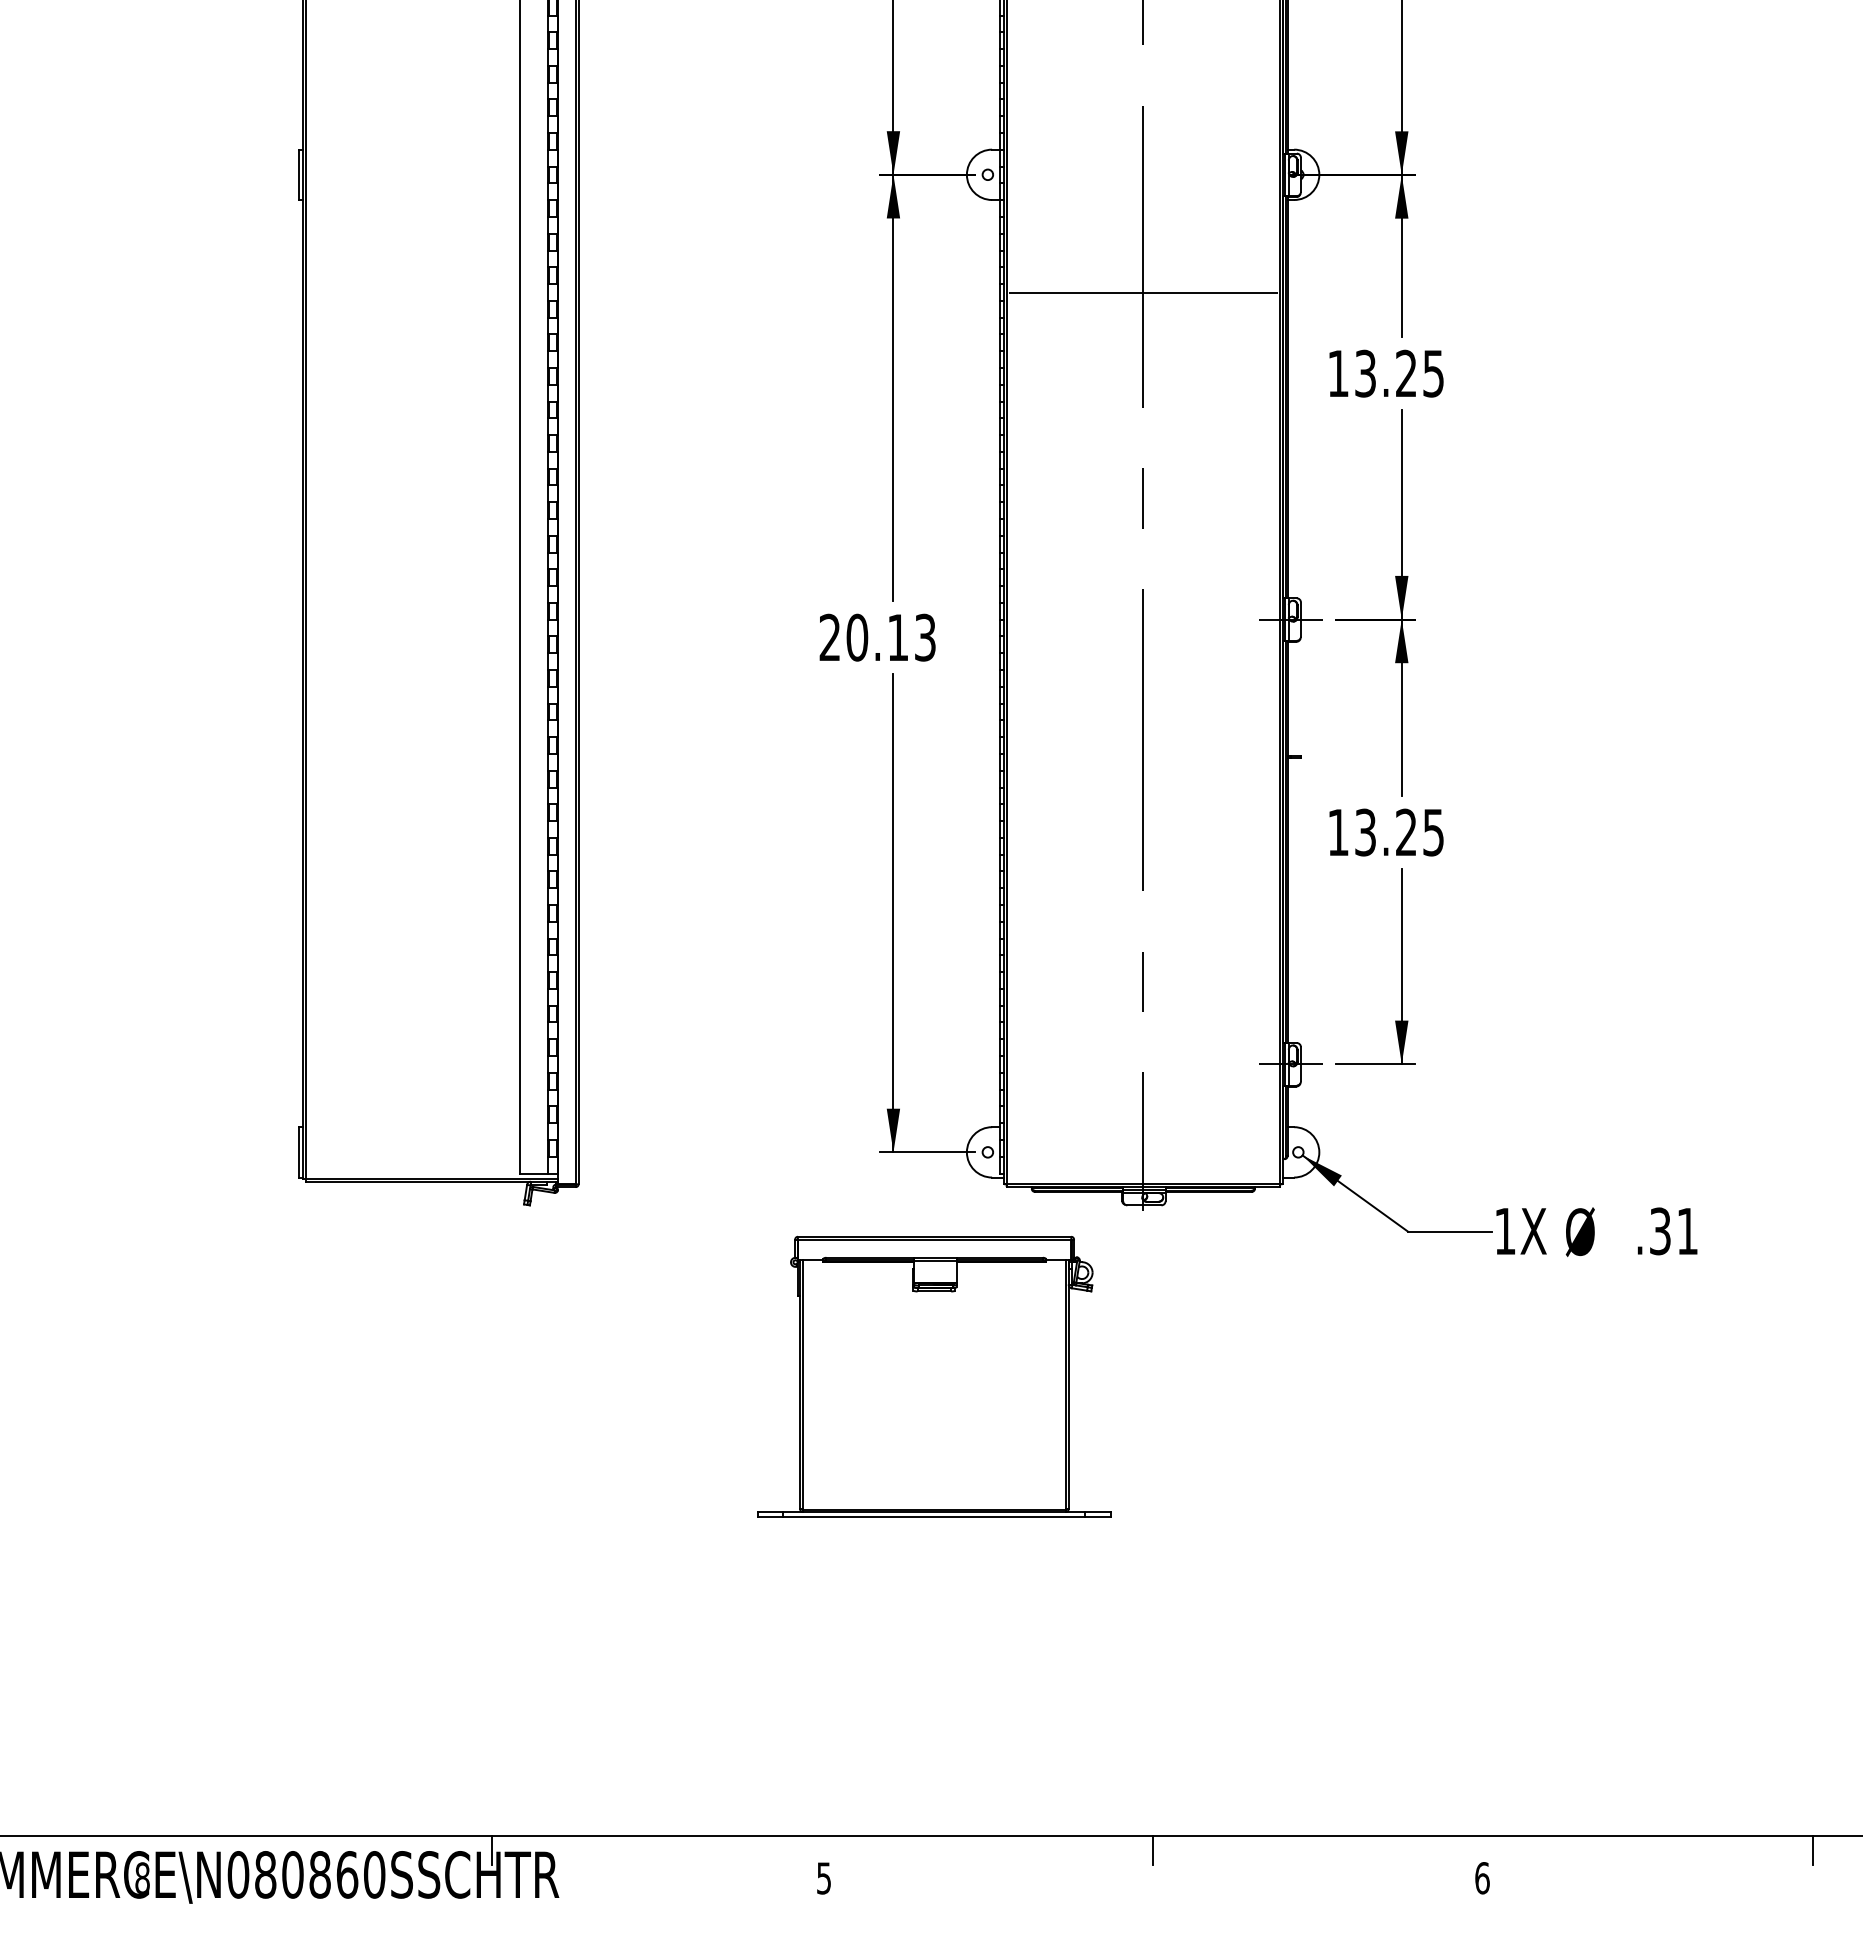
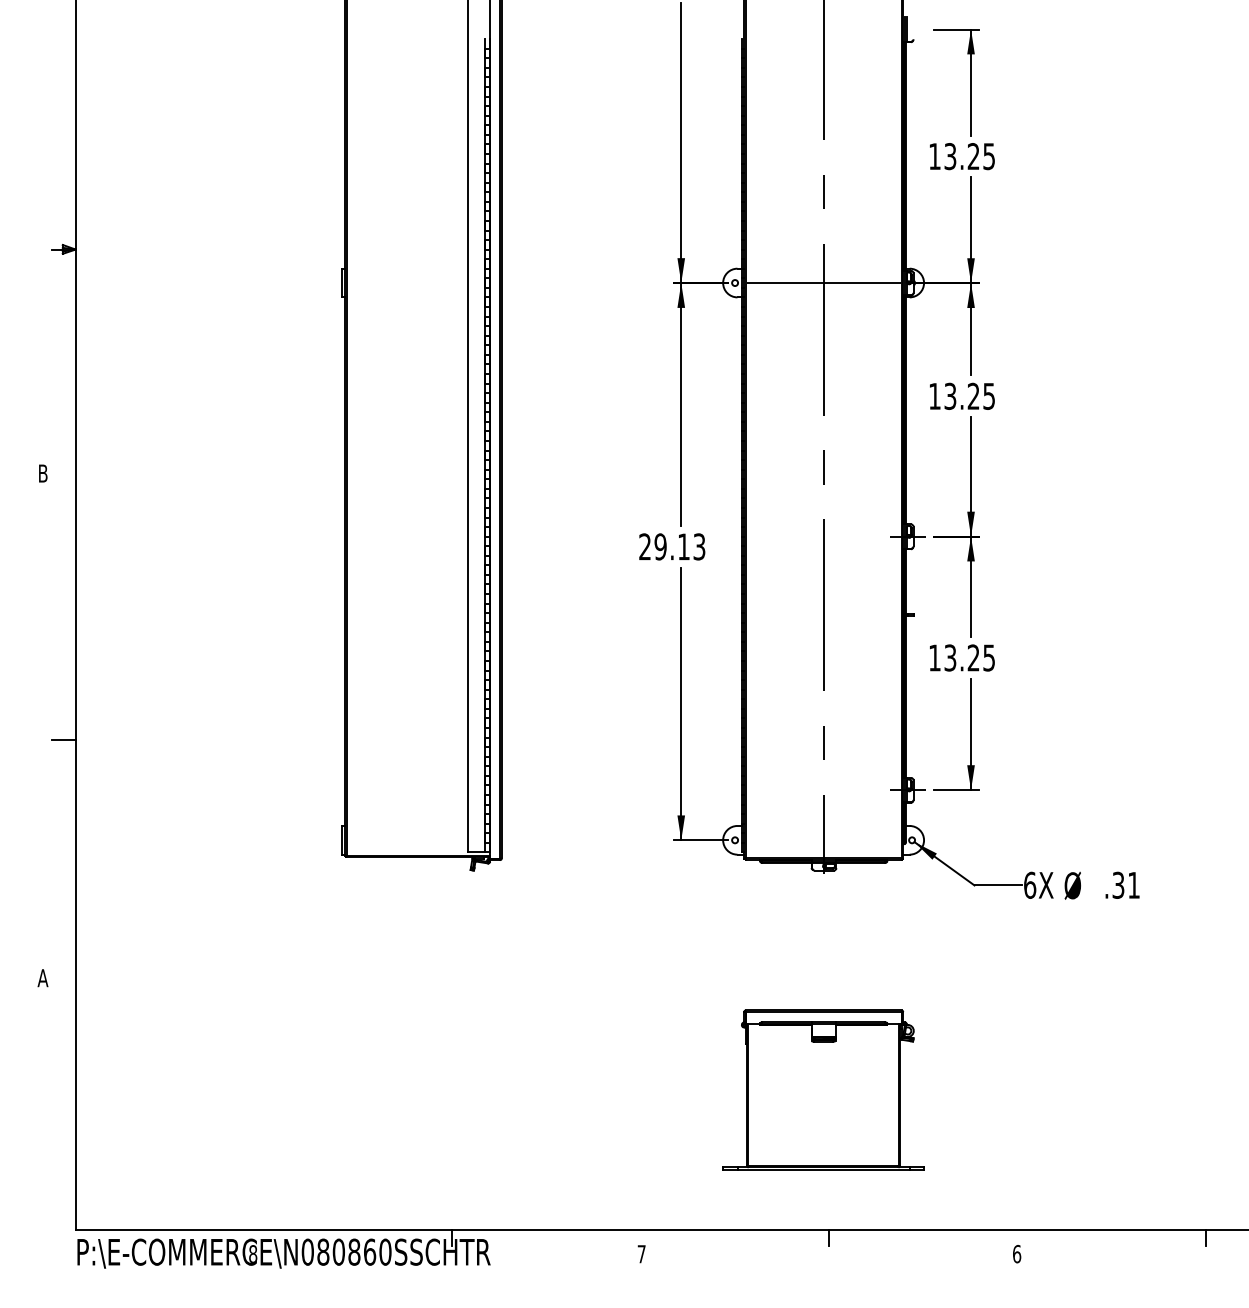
line: (1142, 293) -> (823, 283), moved
text: (857, 636) -> (660, 546), 20.13 -> 29.13
text: (1506, 1229) -> (1030, 884), 1X -> 6X
part: (934, 1375) -> (823, 1089), moved
text: (823, 1878) -> (641, 1254), 5 -> 7

